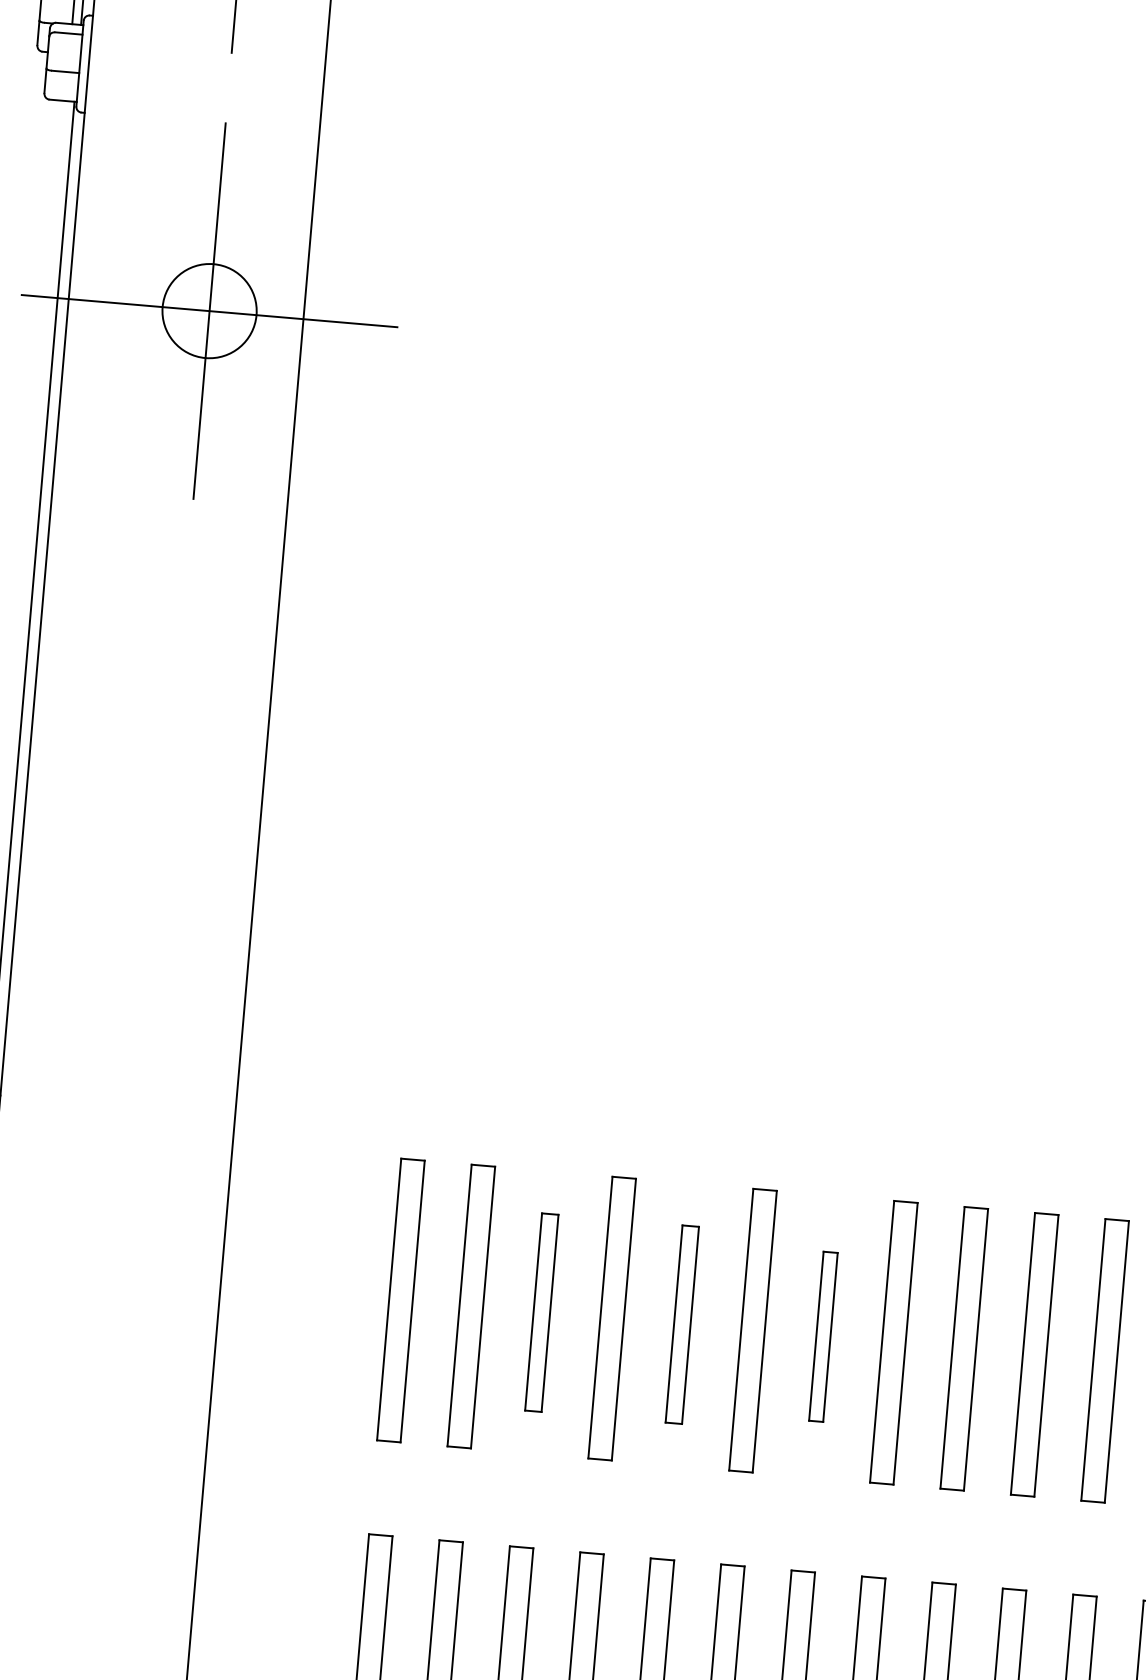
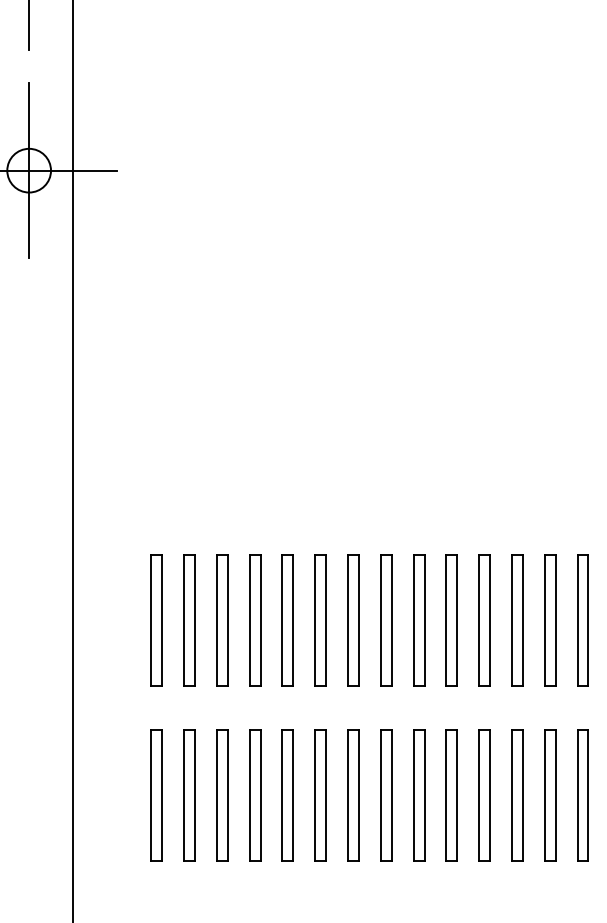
part: (542, 1312) -> (222, 620), size x1.43
part: (681, 1324) -> (287, 620), size x1.43
part: (823, 1337) -> (353, 620), size x1.67

